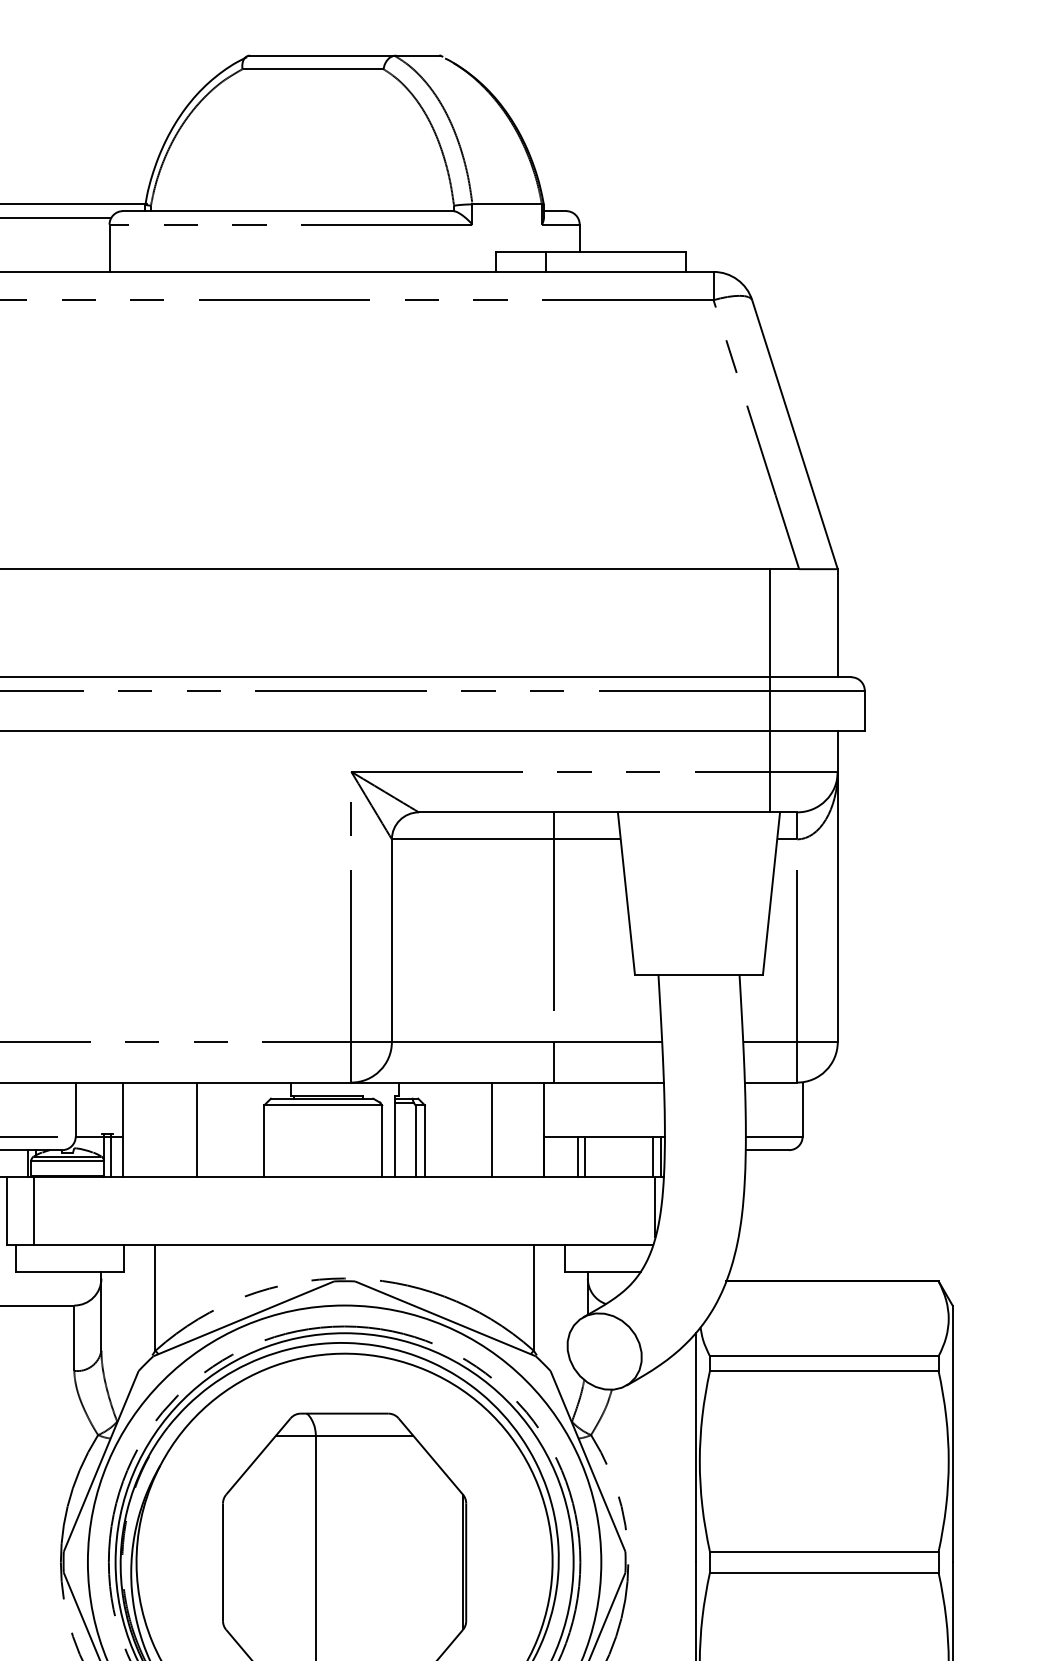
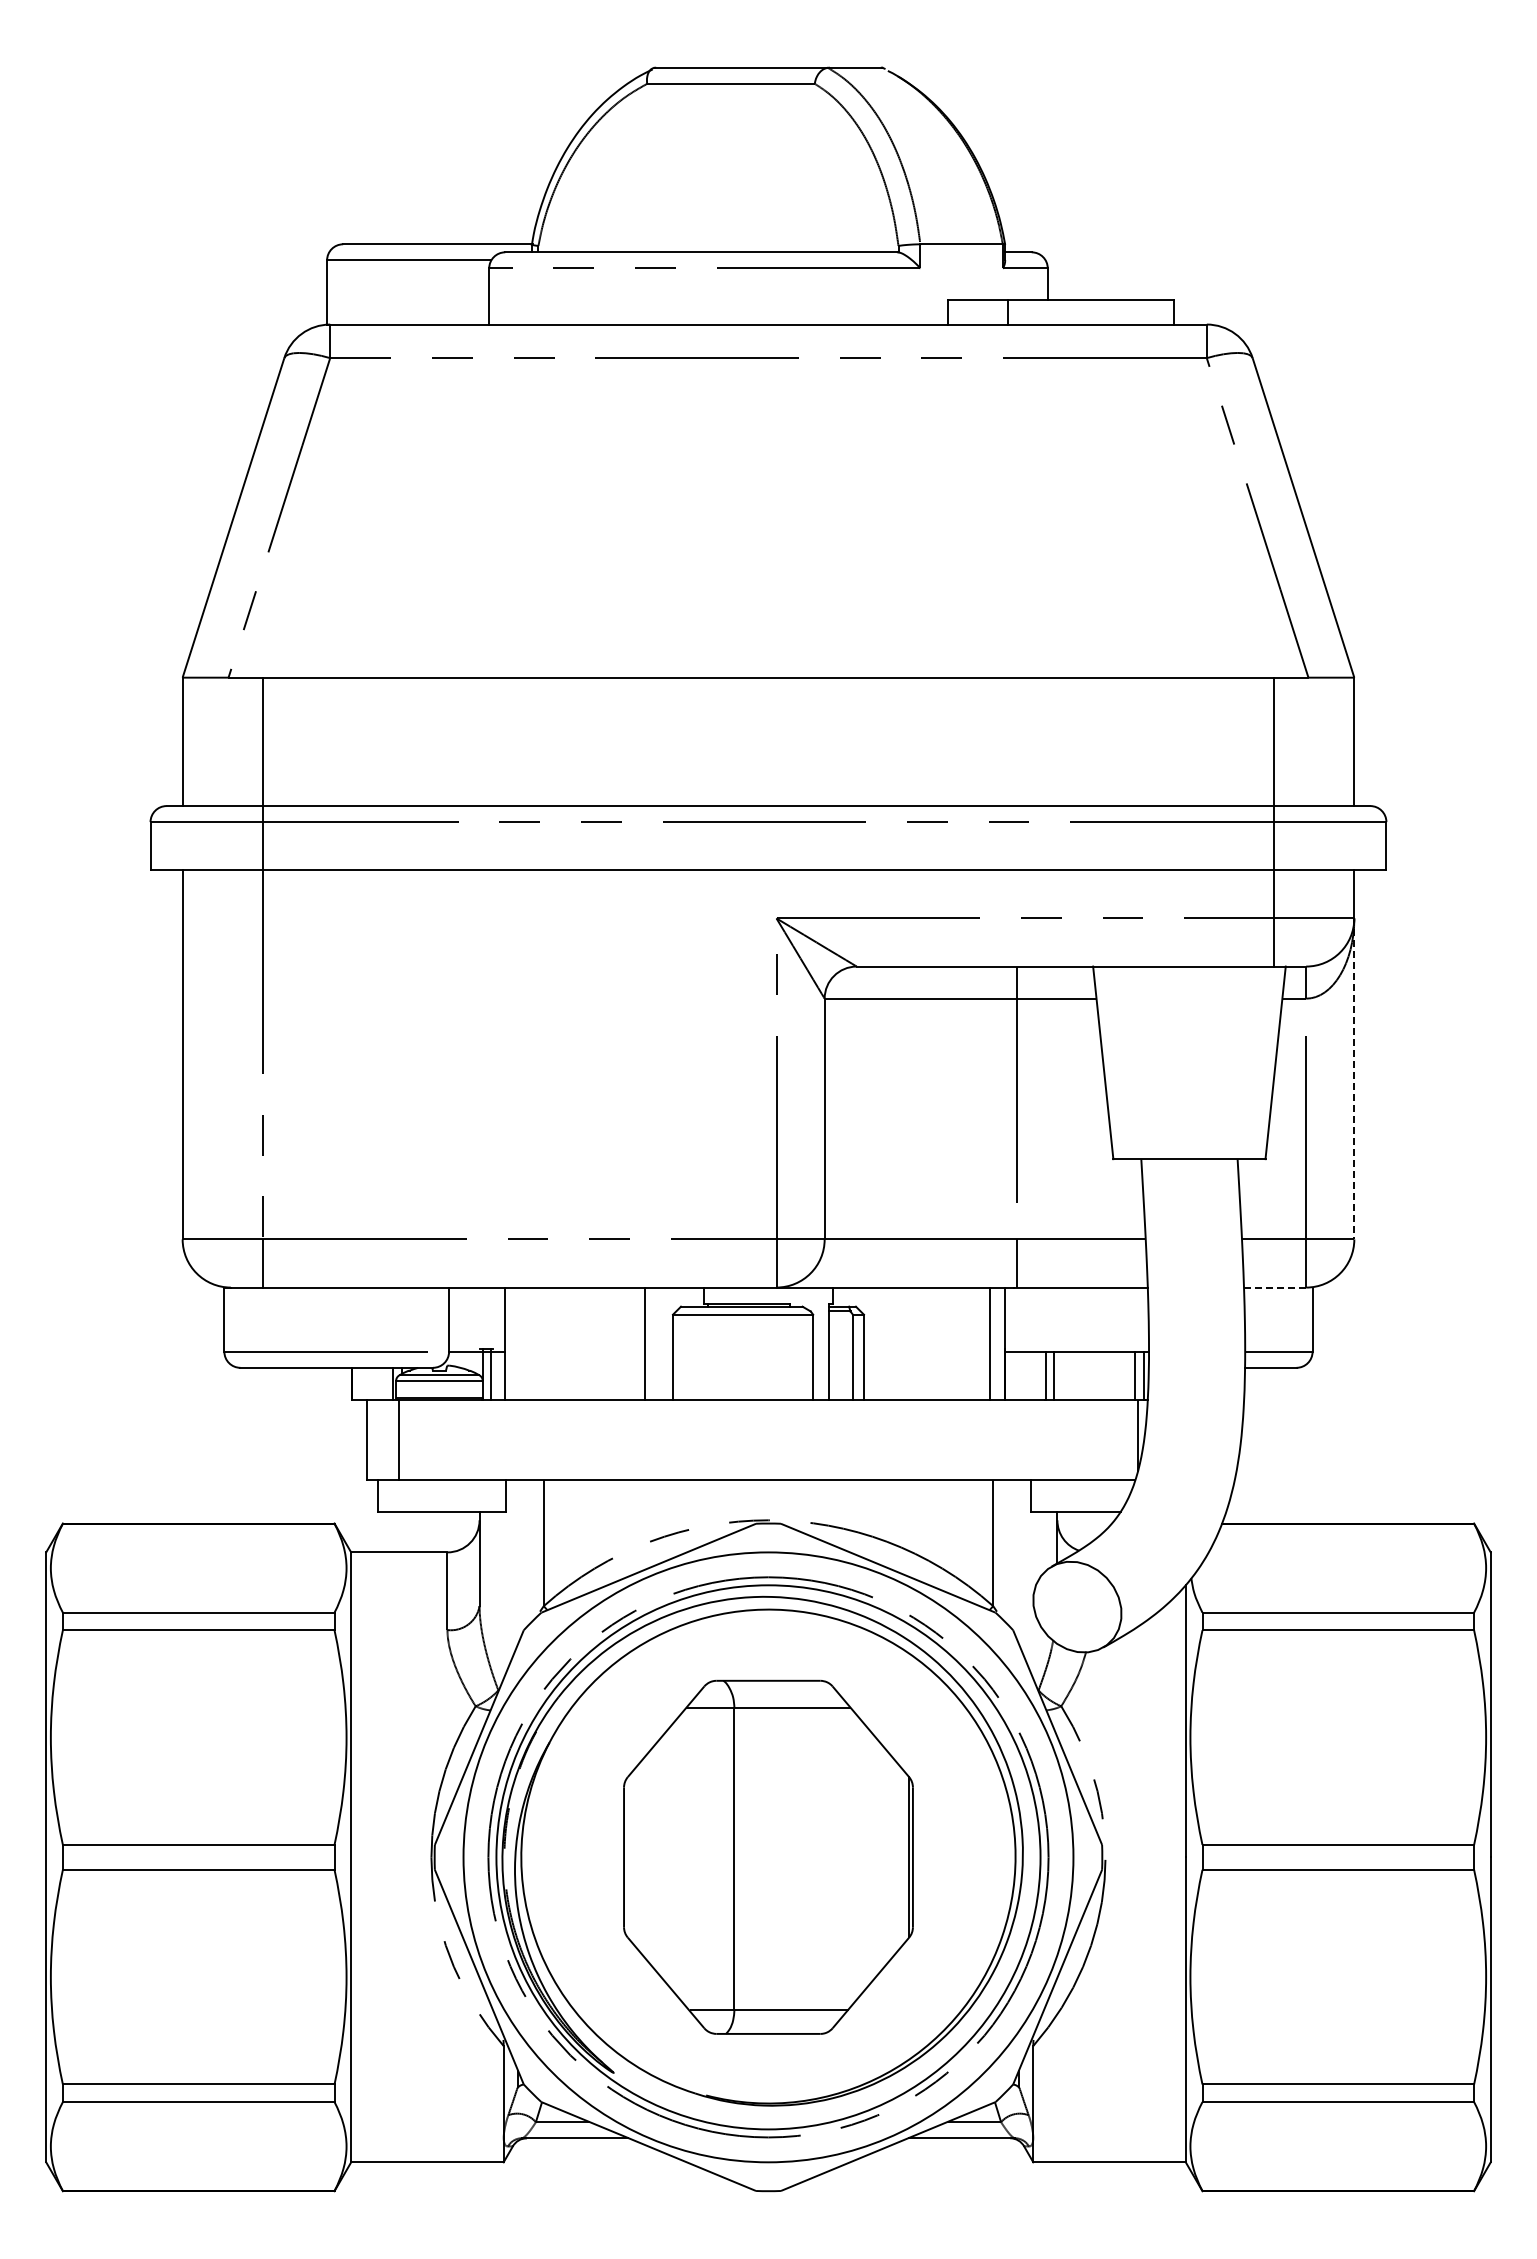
line: (837, 906) -> (1354, 1078), solid -> dashed
line: (770, 1082) -> (1274, 1287), solid -> dashed
line: (197, 1129) -> (644, 1343), moved
line: (491, 1129) -> (990, 1343), moved

